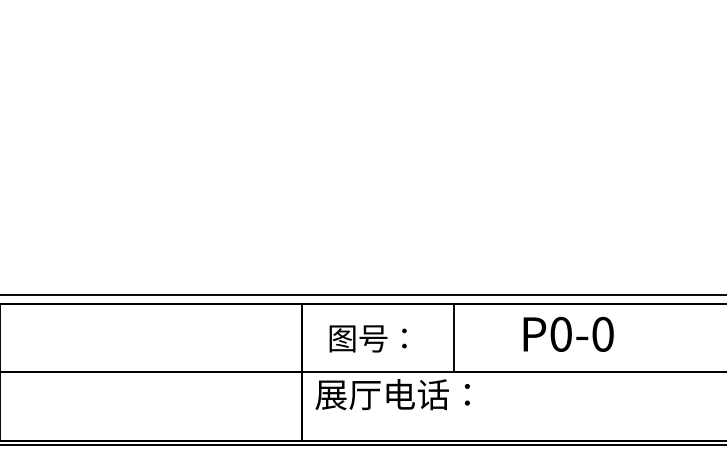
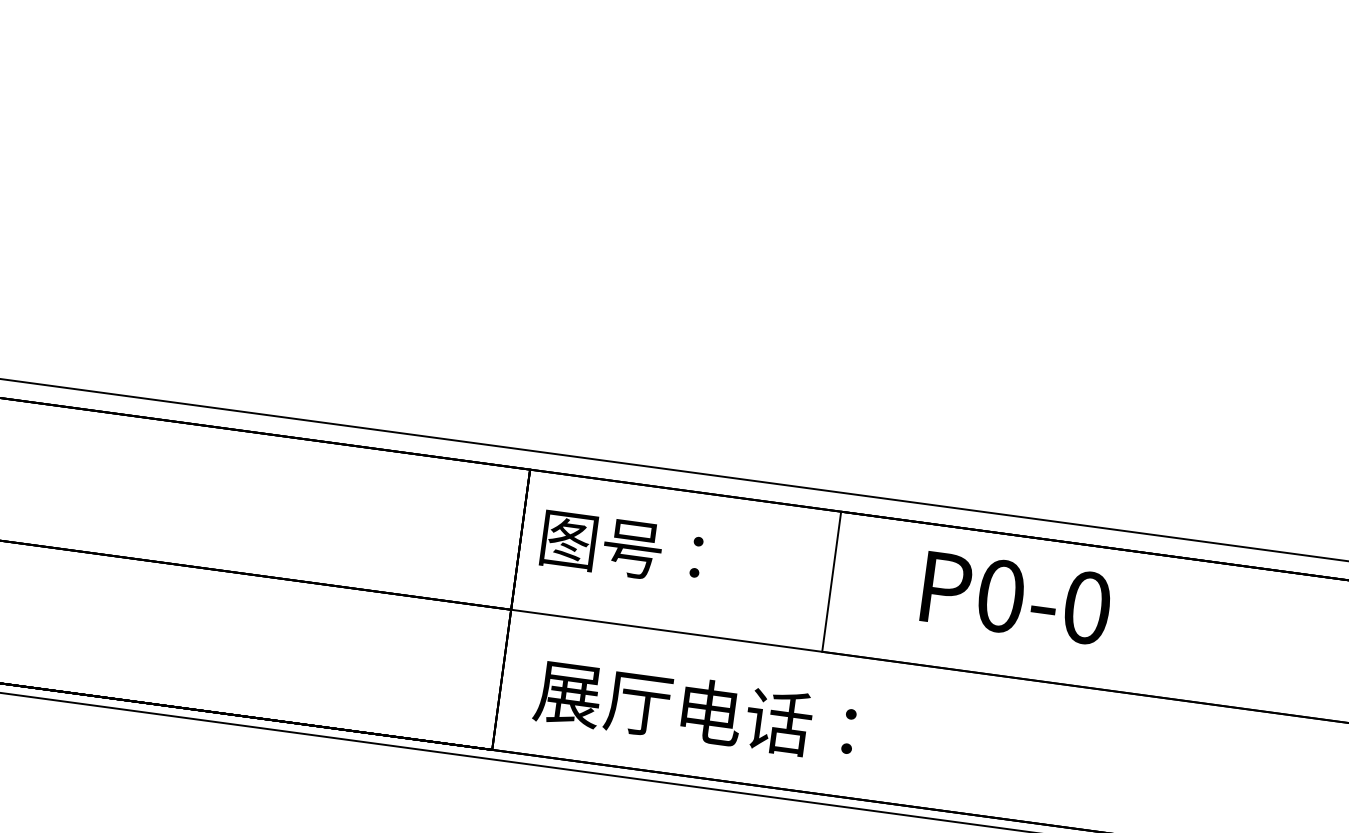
text: (568, 333) -> (1016, 596), moved
text: (367, 338) -> (620, 547), moved
text: (392, 394) -> (694, 710), moved

